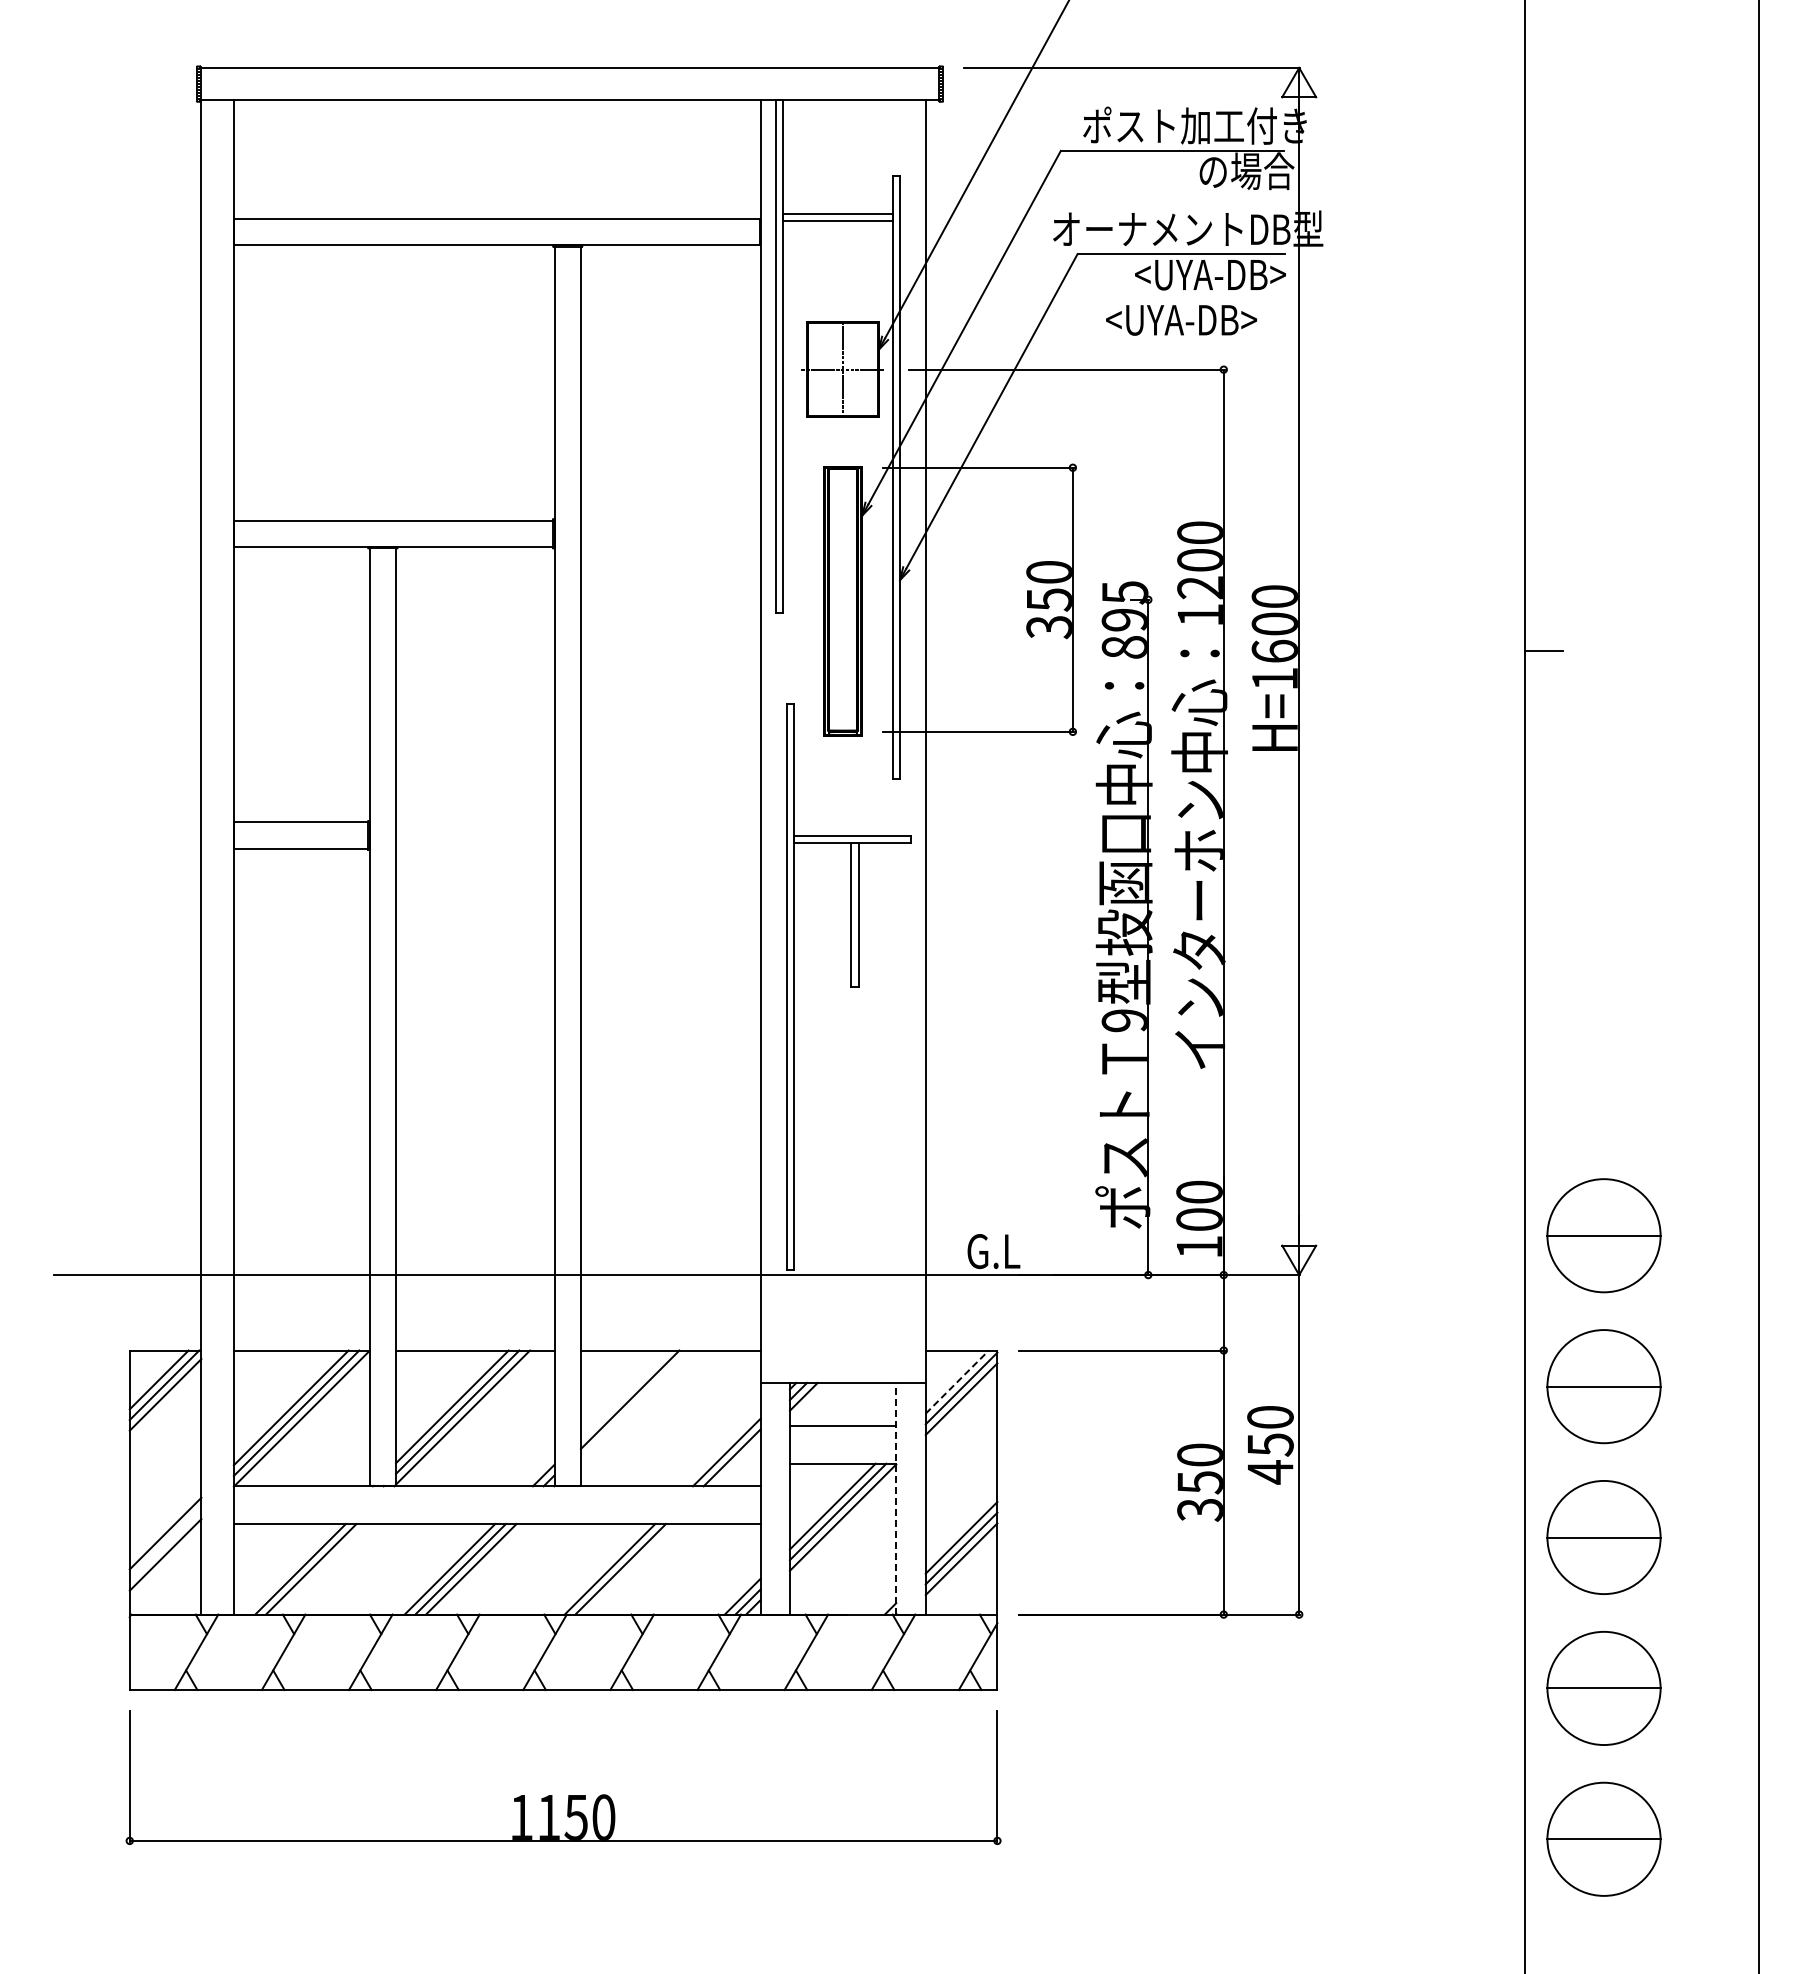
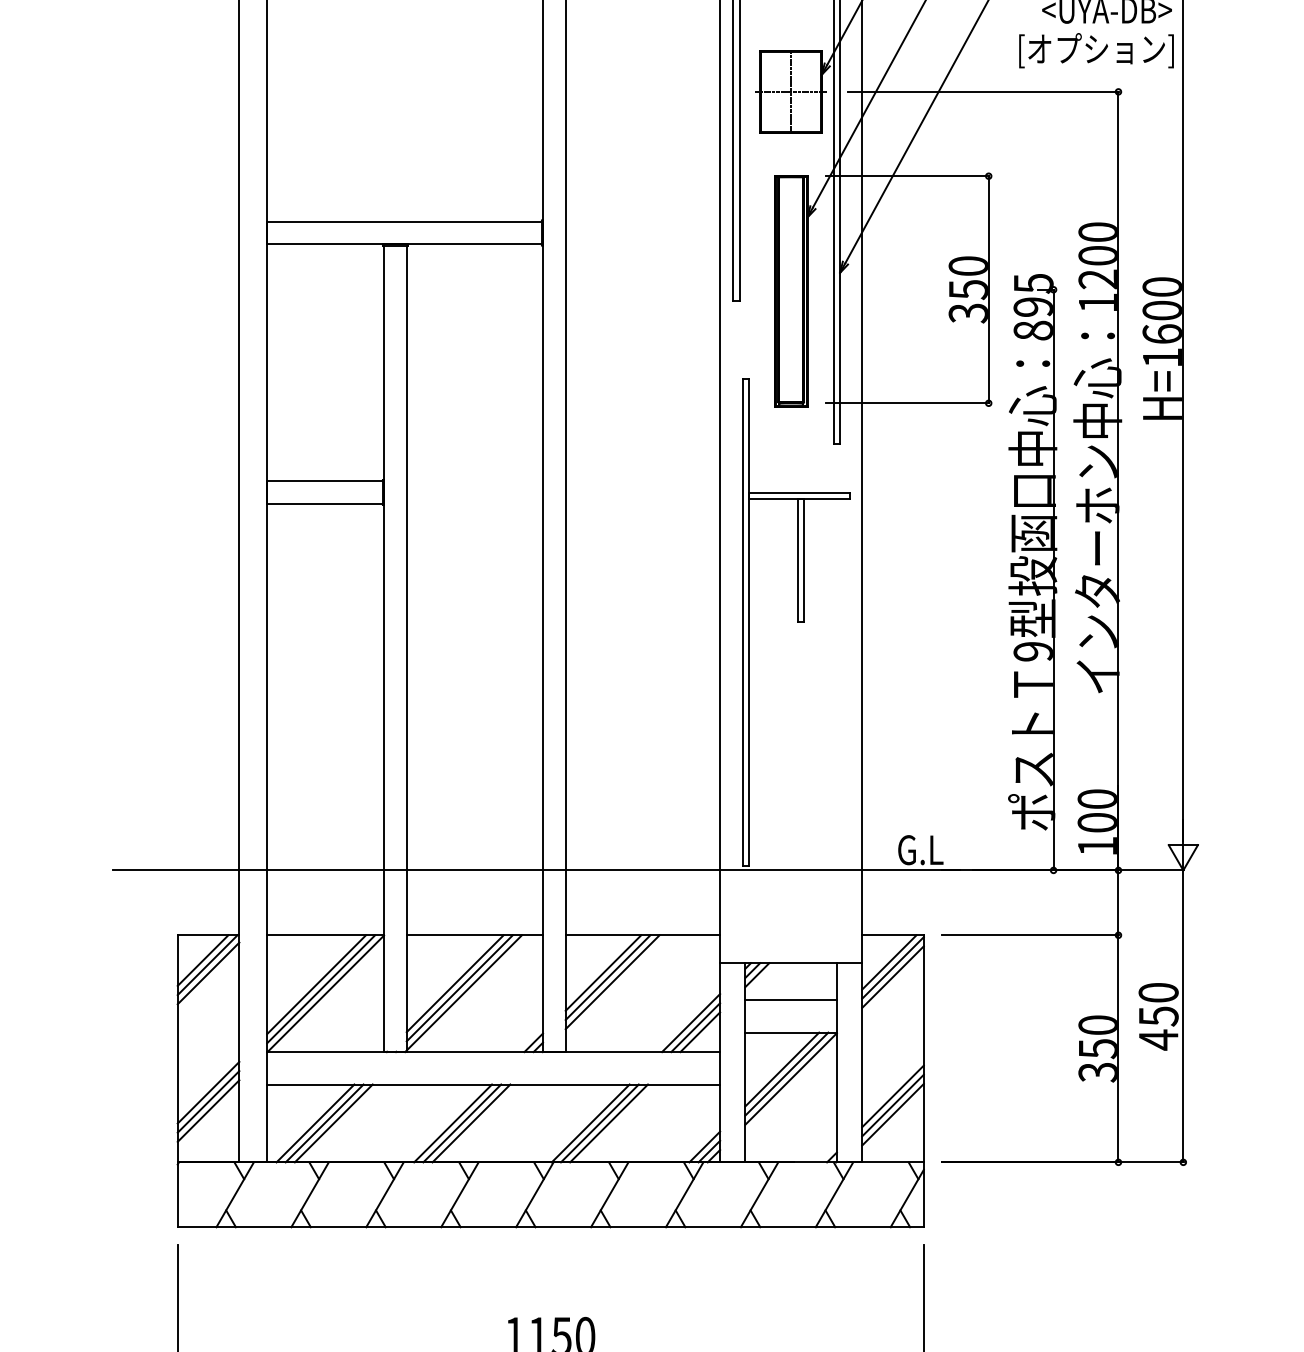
text: (1197, 321) -> (1095, 50), <UYA-DB> -> [オプション]
line: (957, 1382) -> (889, 962), dashed -> solid
line: (624, 1394) -> (603, 973), added
line: (635, 1404) -> (612, 981), added
line: (737, 1463) -> (700, 1032), added
line: (896, 1498) -> (837, 1062), dashed -> solid
line: (165, 1544) -> (208, 1102), added
line: (289, 1569) -> (315, 1123), added
line: (631, 1569) -> (609, 1123), added

